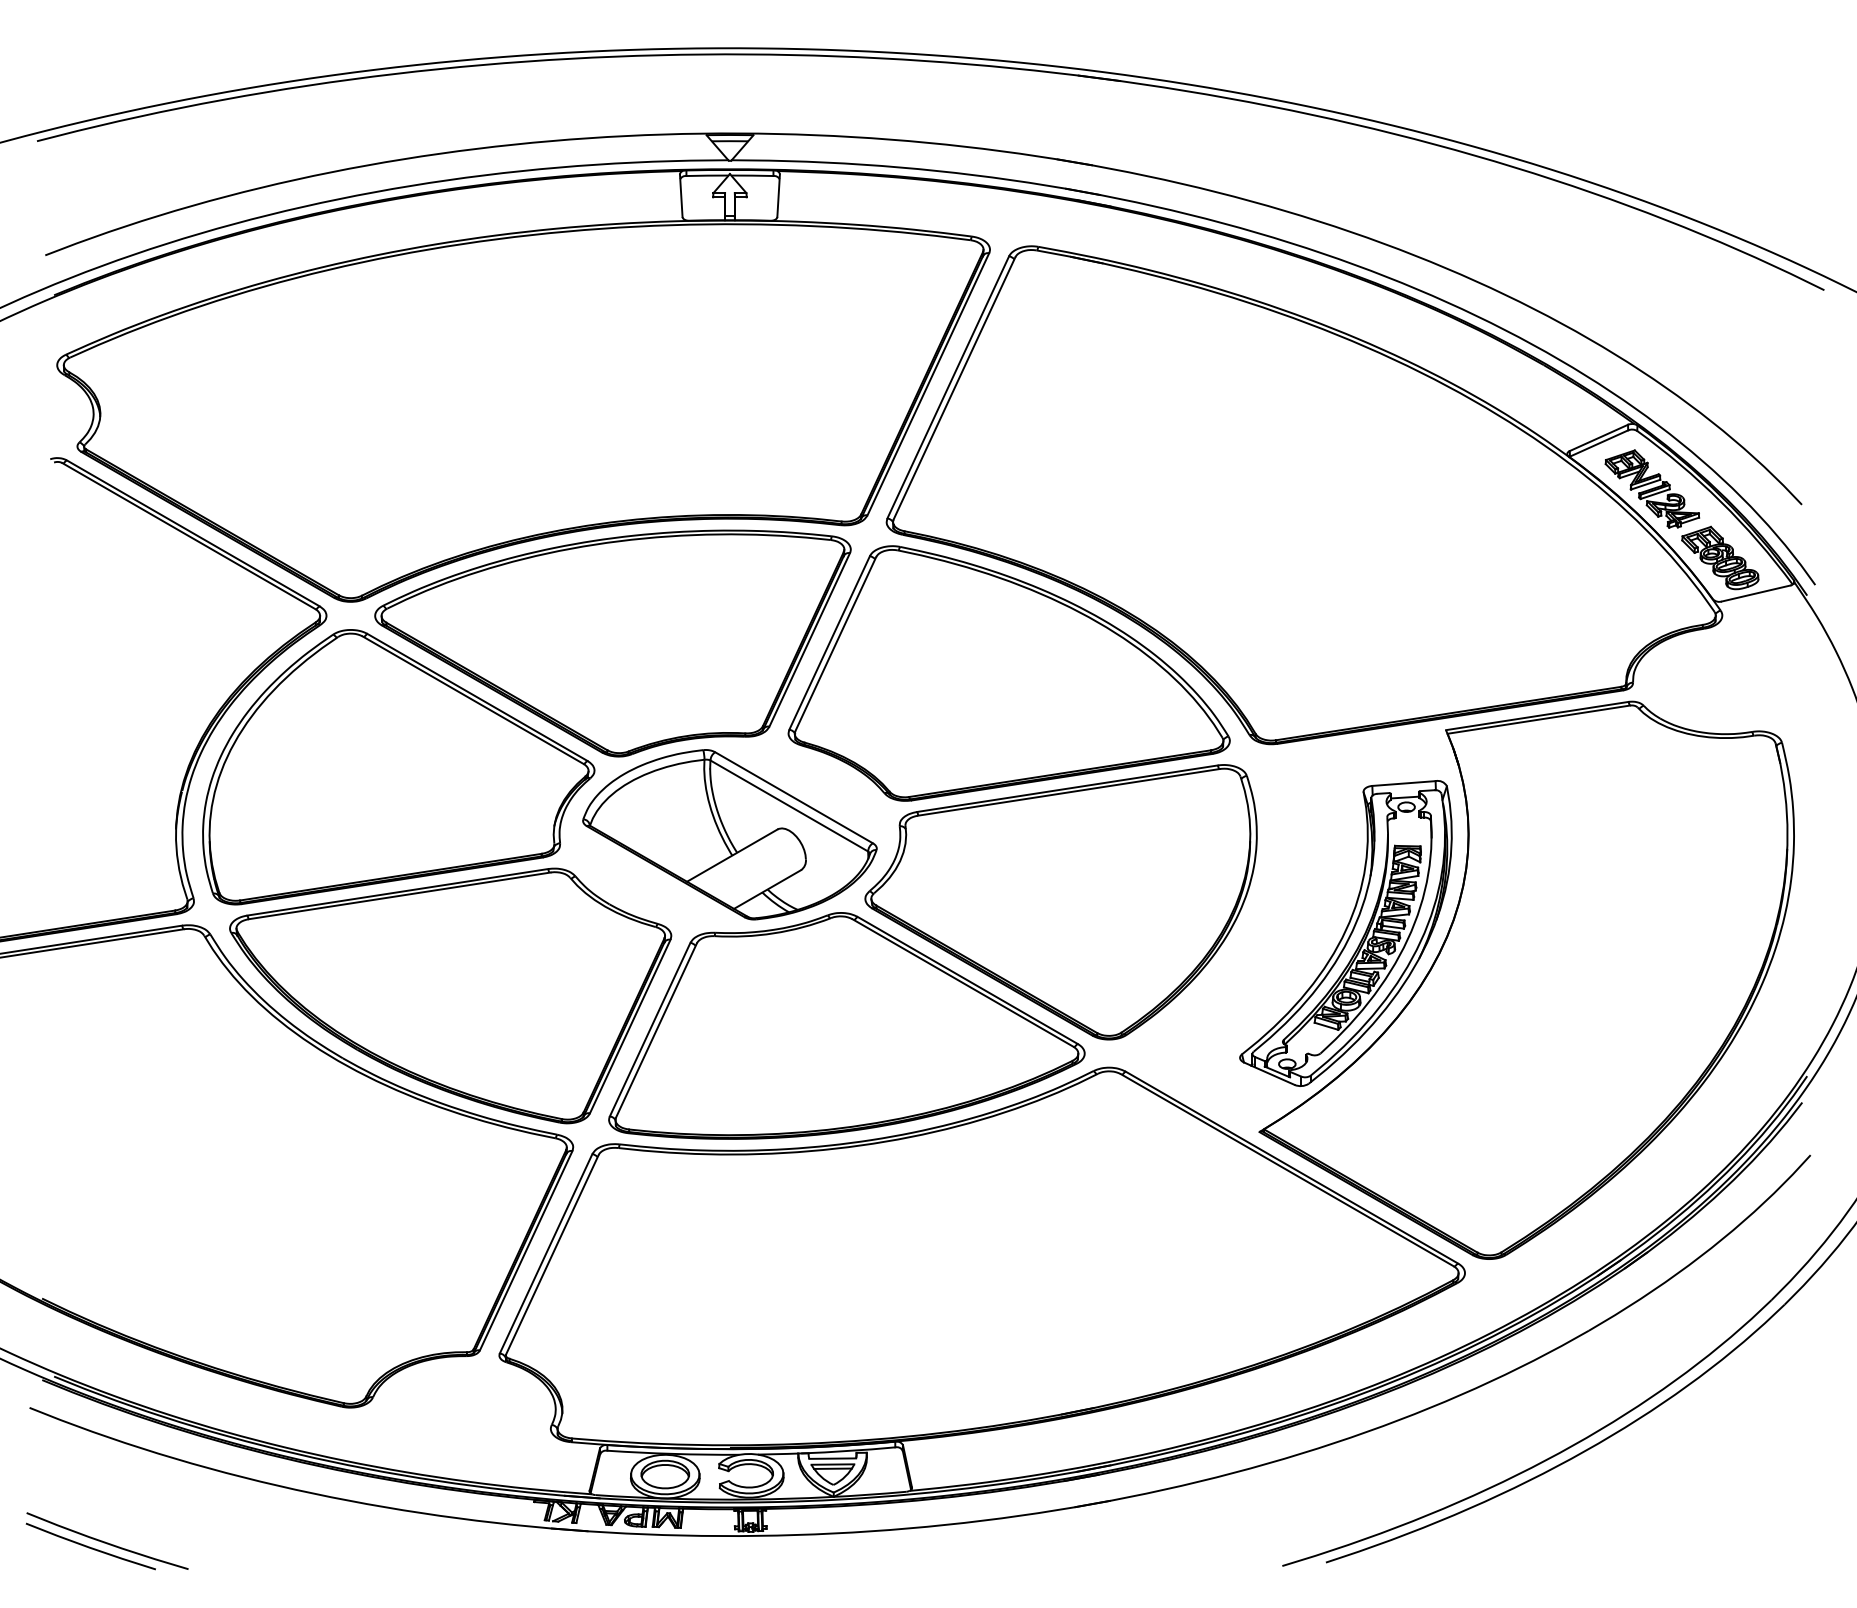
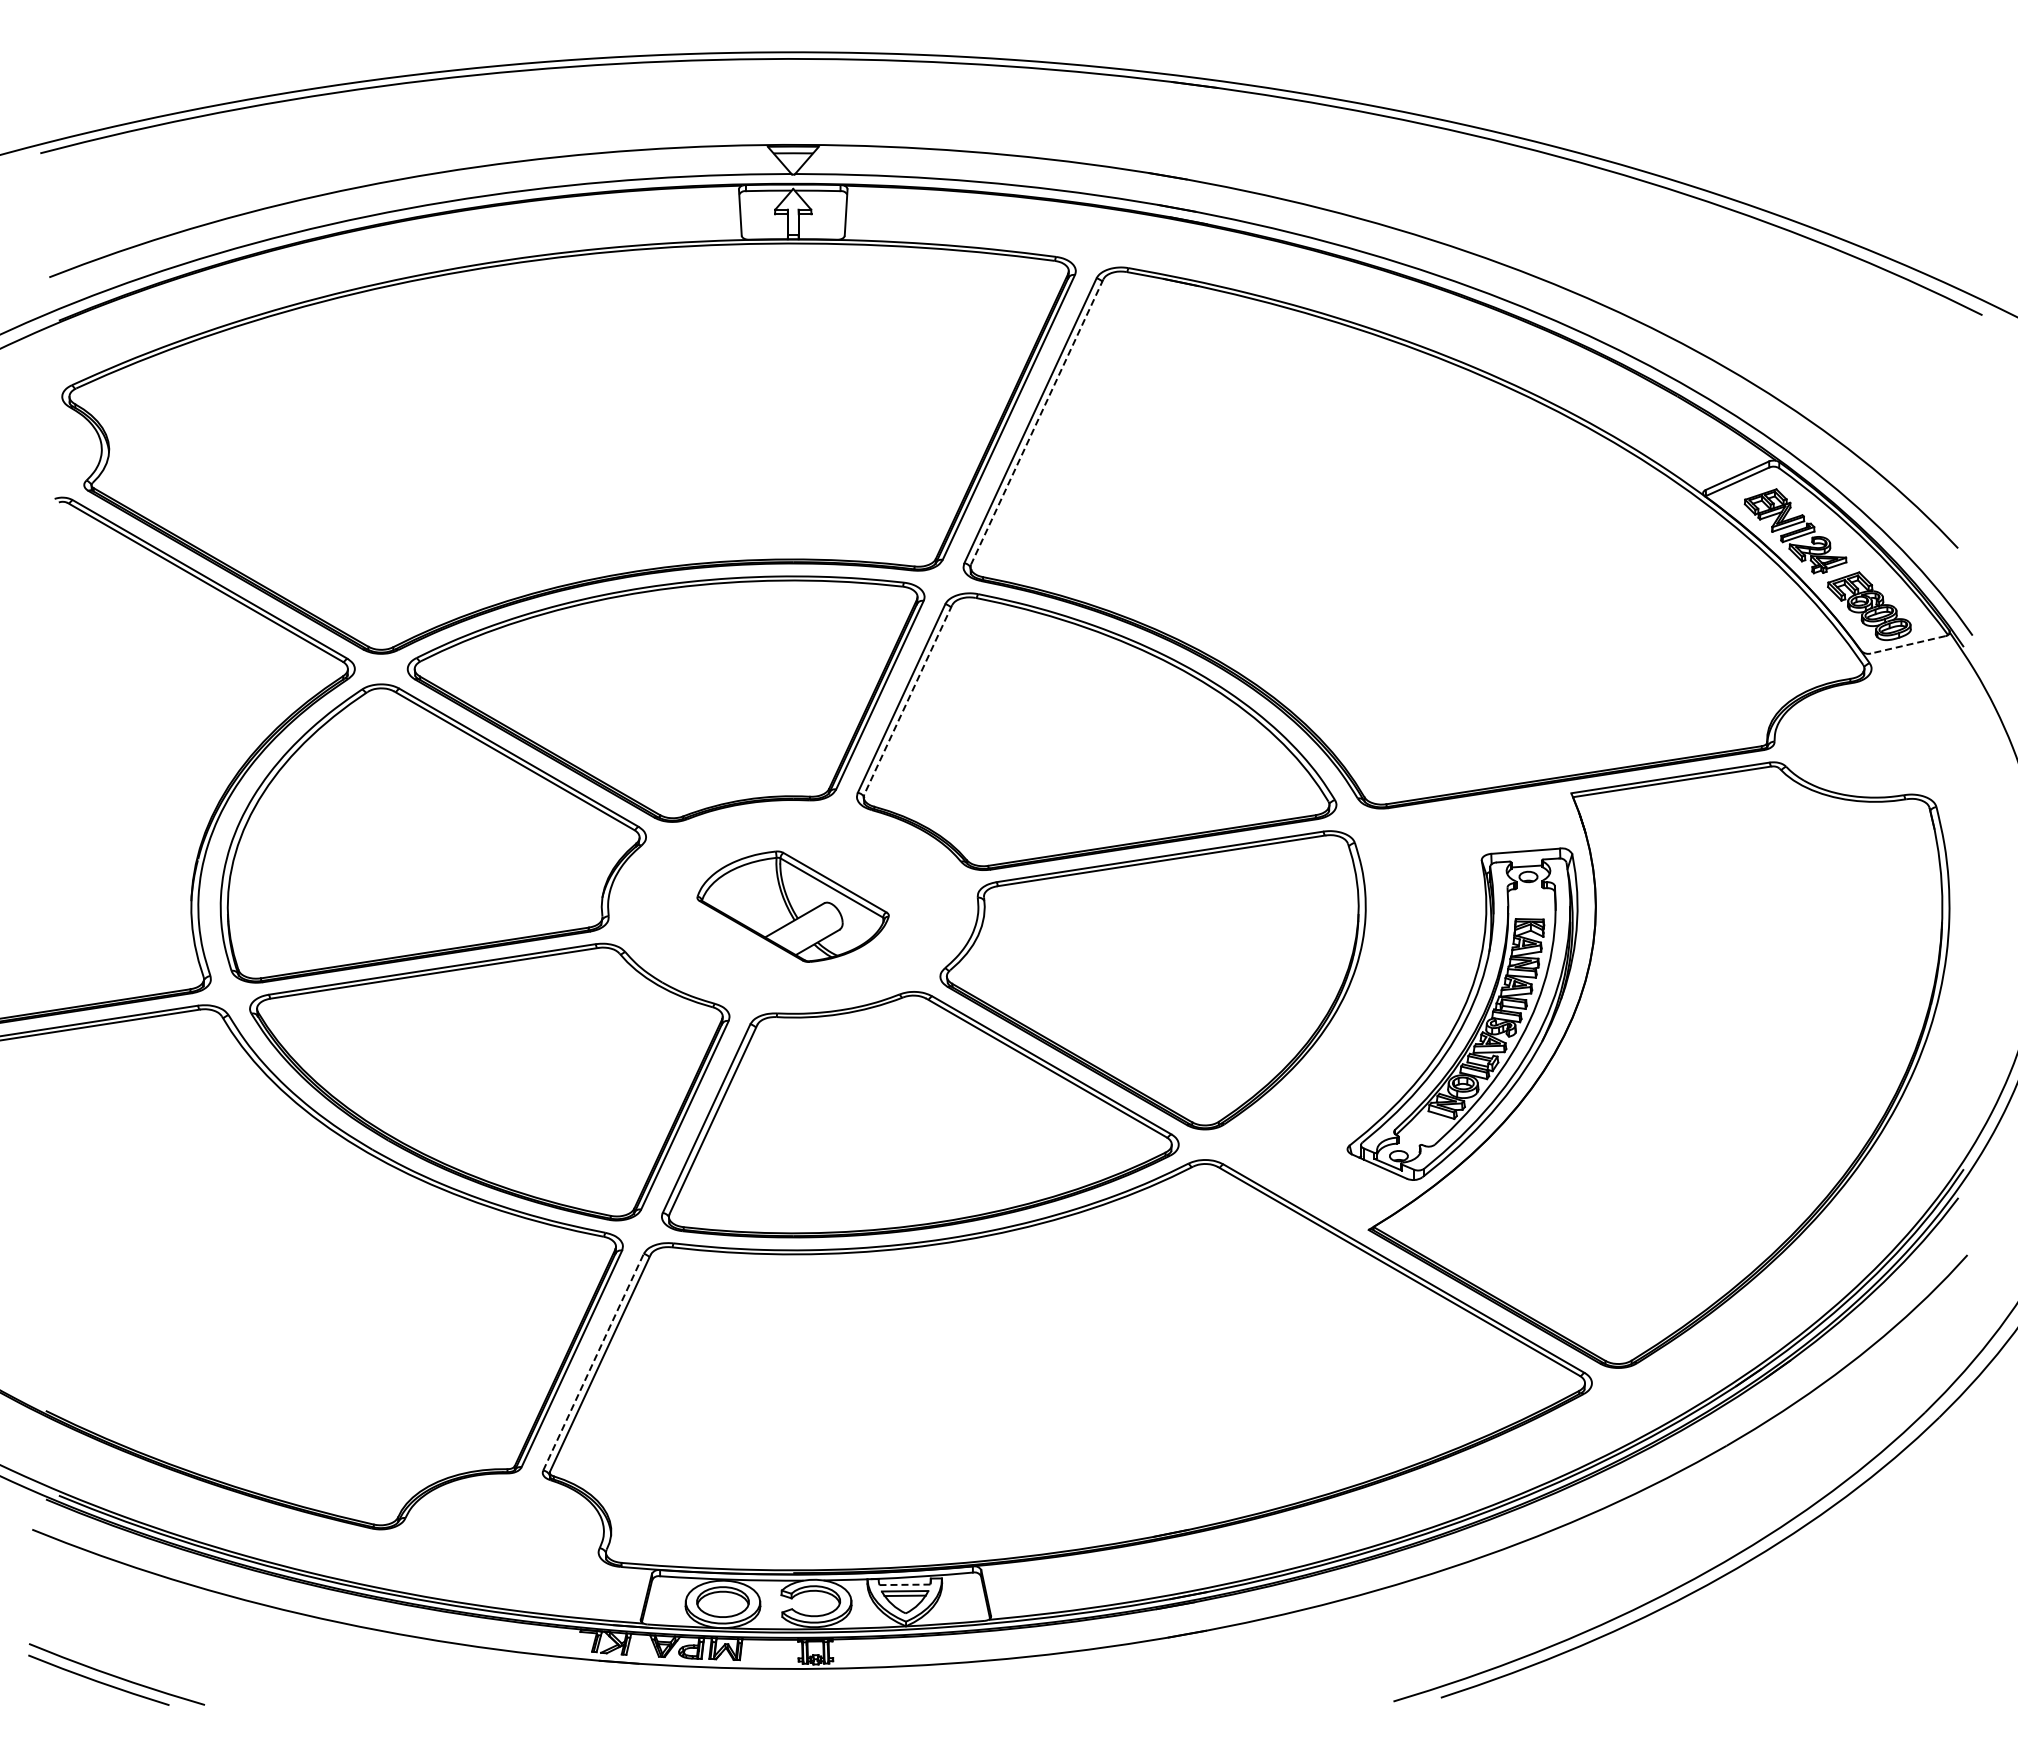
line: (954, 388) -> (1037, 422), solid -> dashed
line: (1755, 593) -> (1907, 644), solid -> dashed
line: (836, 644) -> (908, 700), solid -> dashed
part: (729, 834) -> (792, 906), size x0.6
line: (546, 1253) -> (593, 1361), solid -> dashed
line: (833, 1458) -> (905, 1584), solid -> dashed

